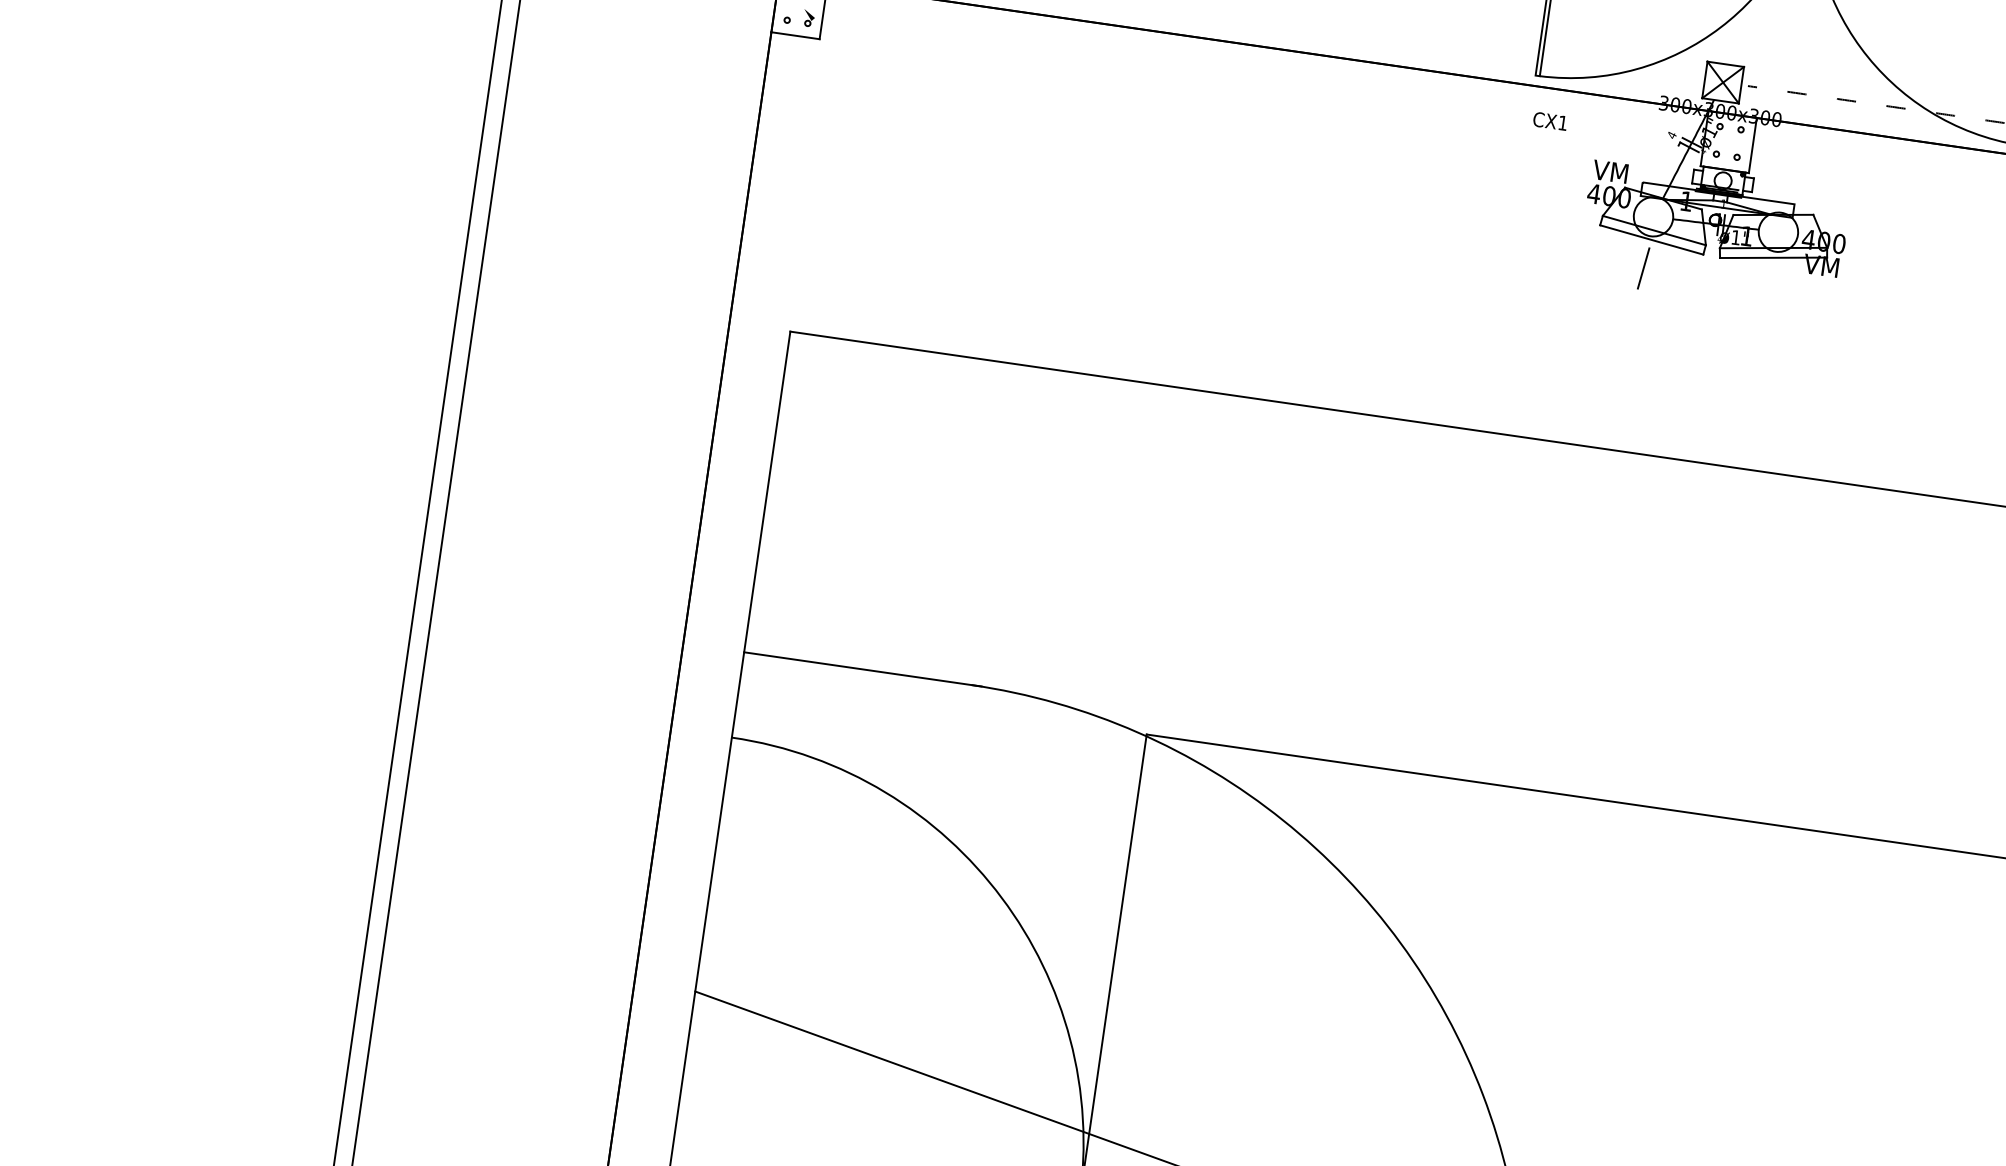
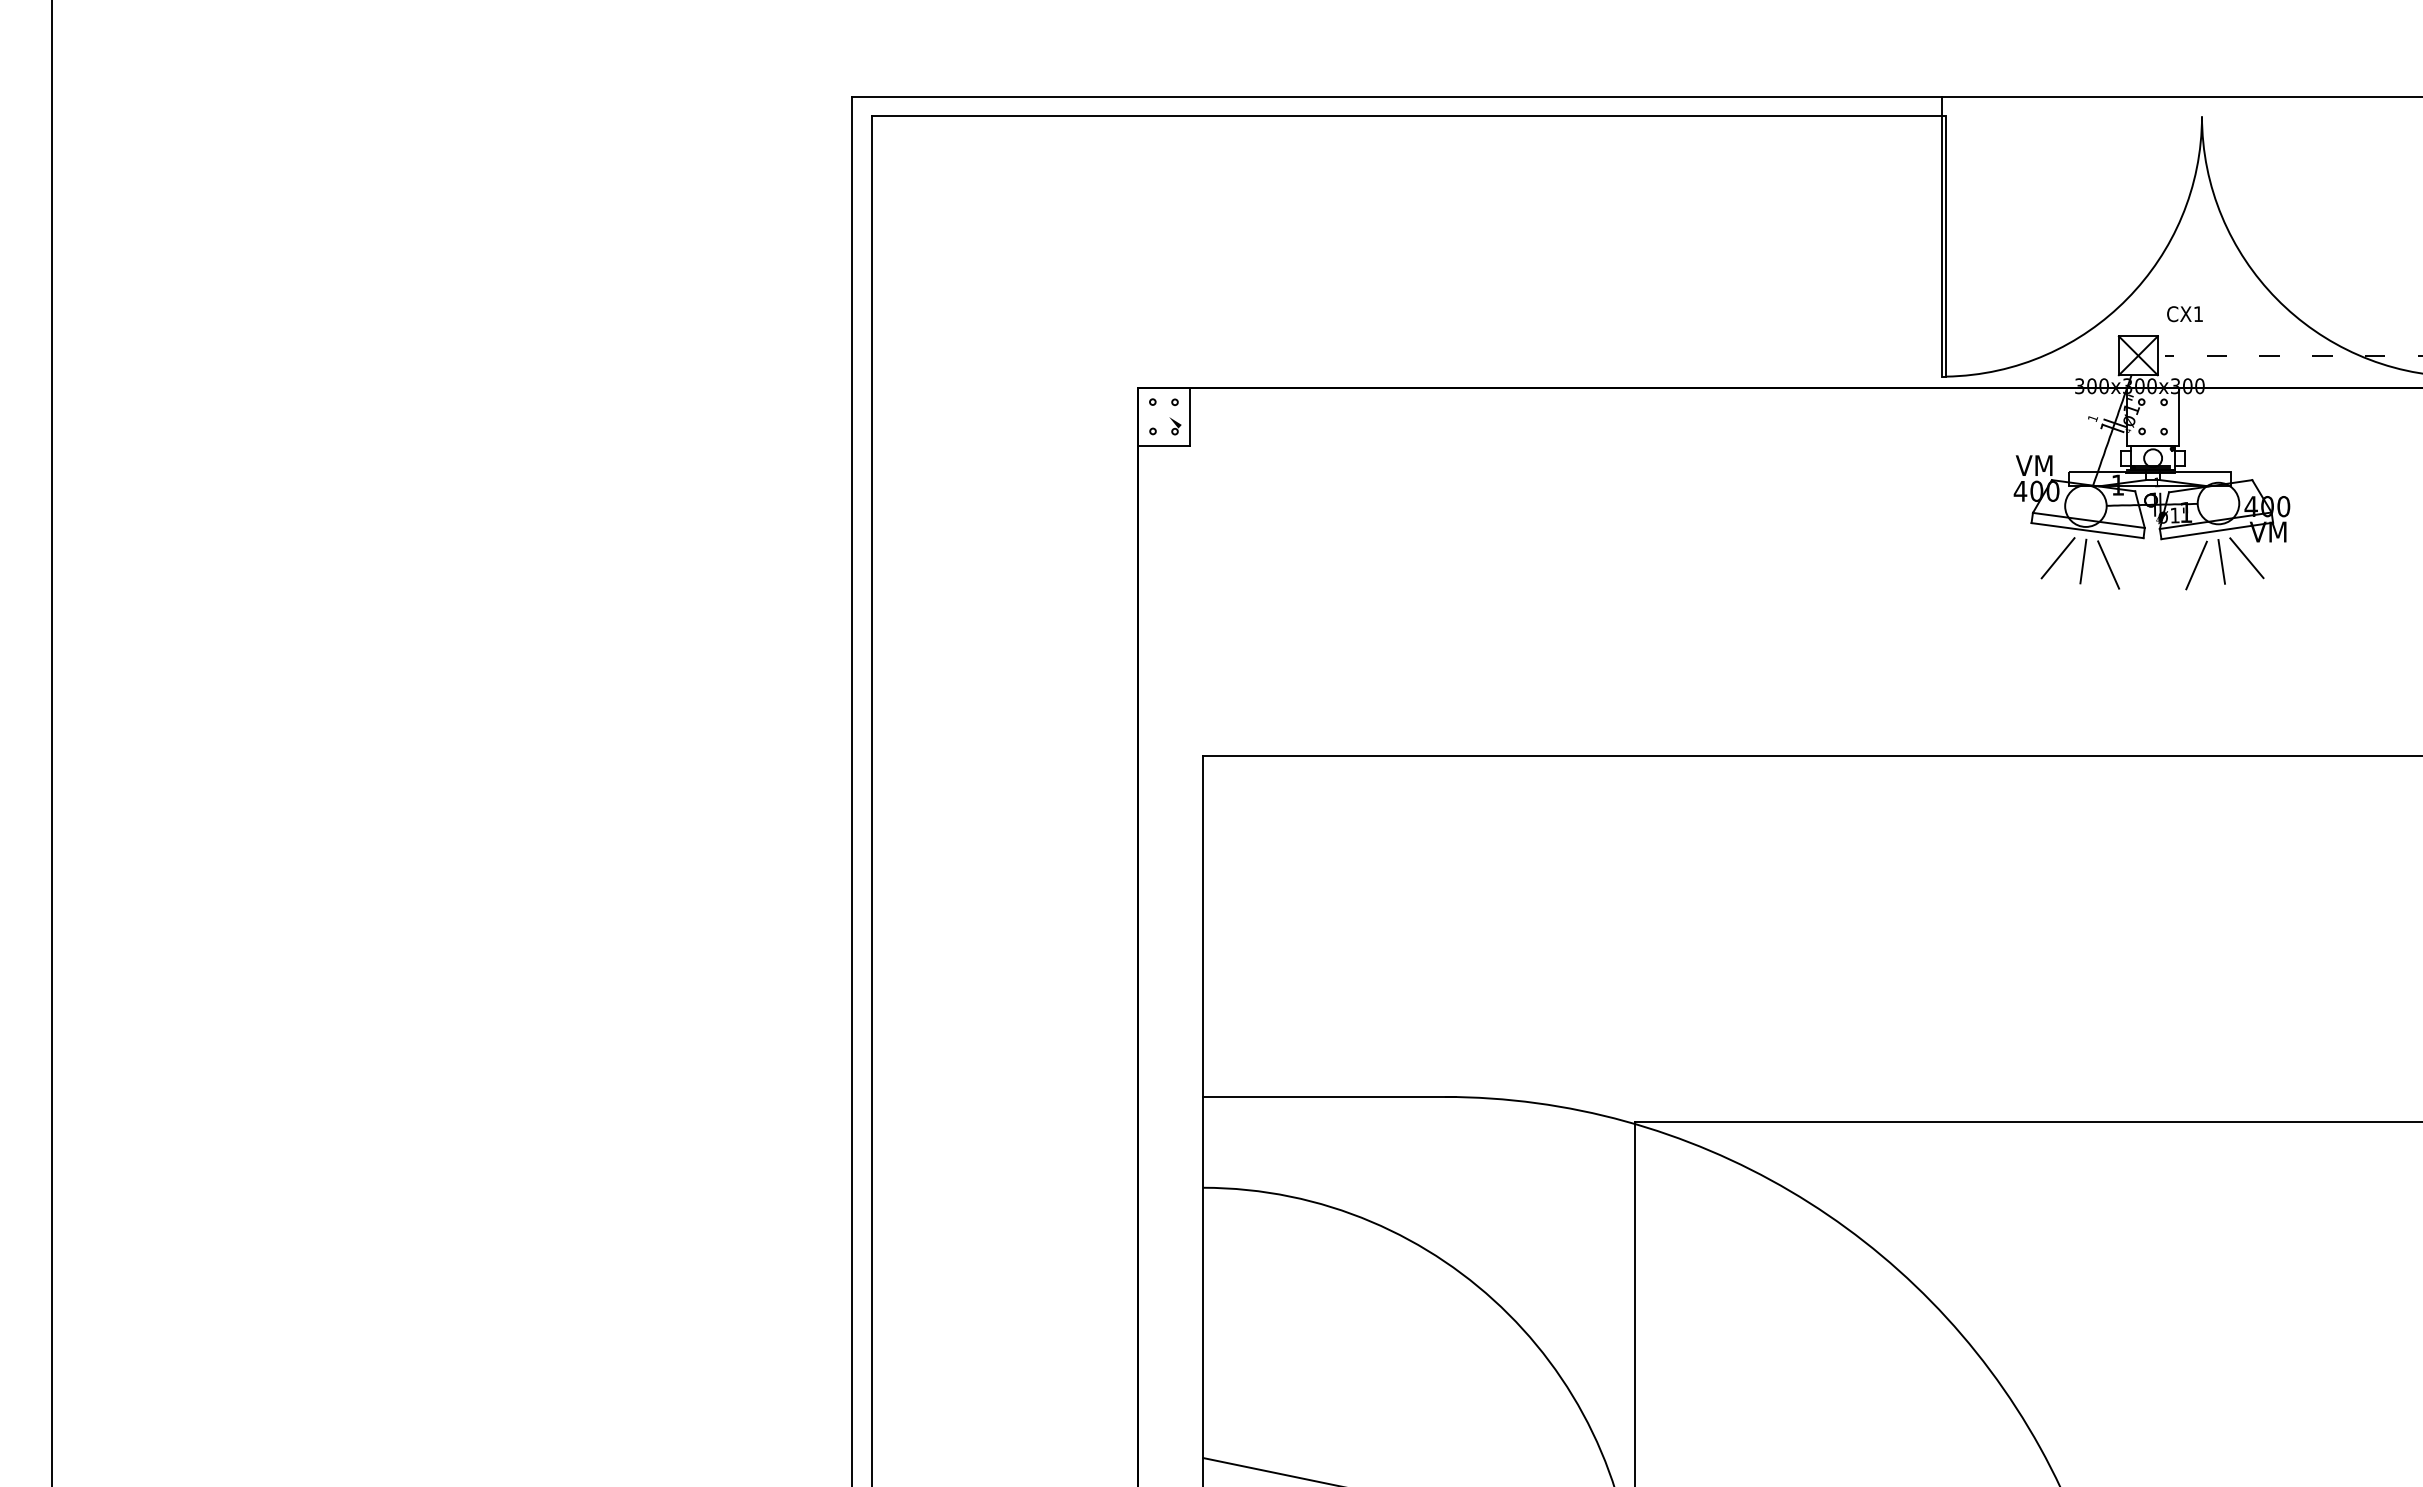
text: (1549, 121) -> (2184, 314), moved
text: (1672, 135) -> (2093, 418), 4 -> 1
line: (1619, 262) -> (2057, 558), added
line: (1666, 274) -> (2108, 564), added
line: (1749, 287) -> (2196, 565), added
line: (1773, 287) -> (2221, 561), added
line: (1797, 287) -> (2246, 558), added

